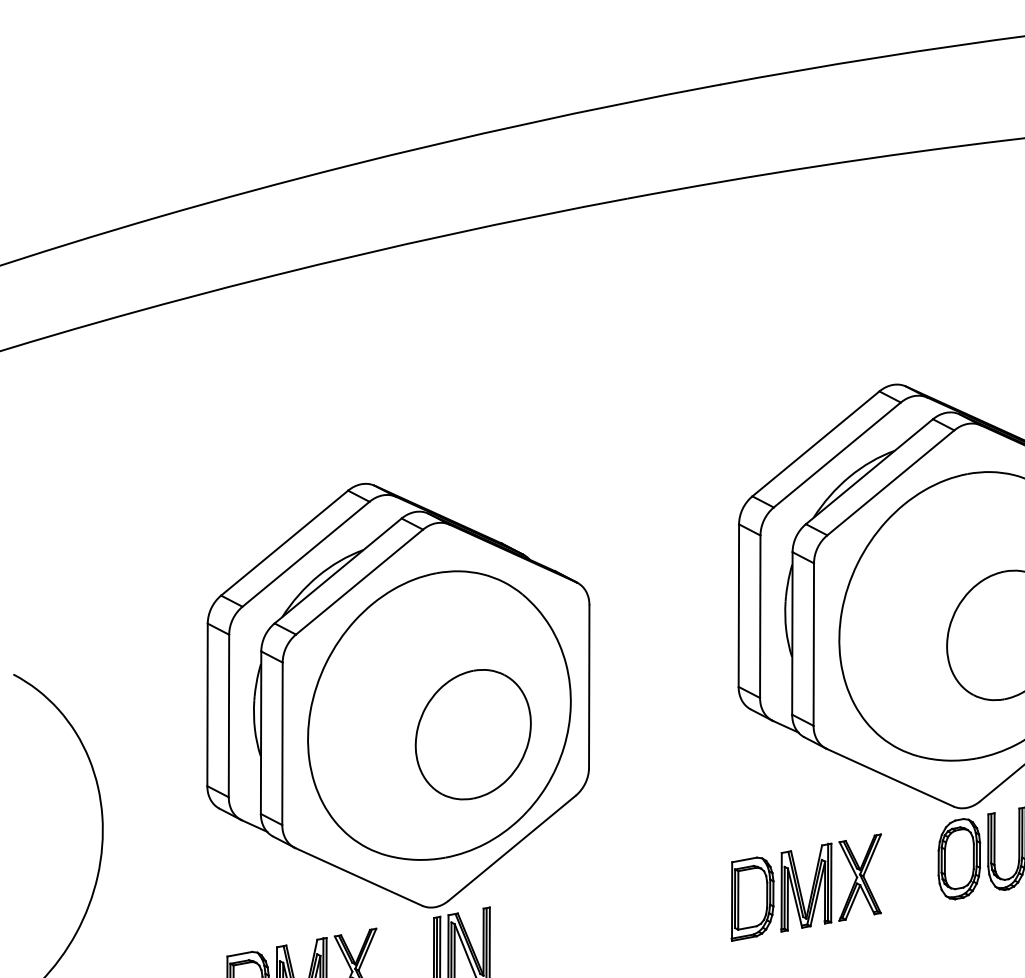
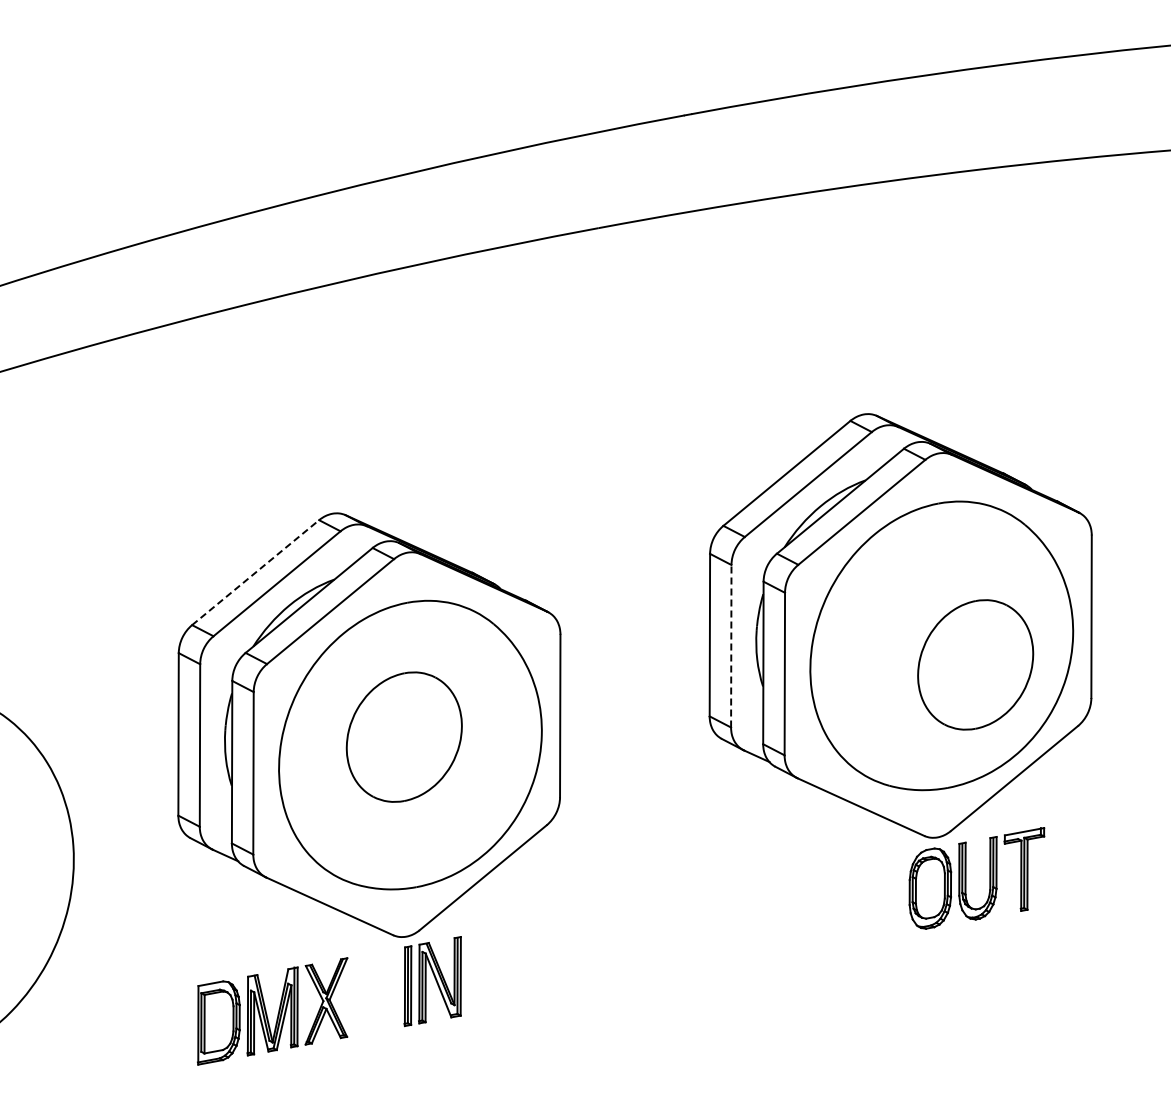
line: (285, 543) -> (256, 572), solid -> dashed
line: (760, 616) -> (731, 645), solid -> dashed
part: (472, 734) -> (403, 736), moved
part: (805, 888) -> (776, 917), removed

